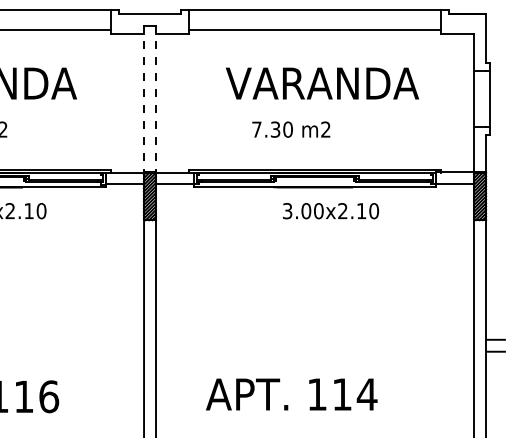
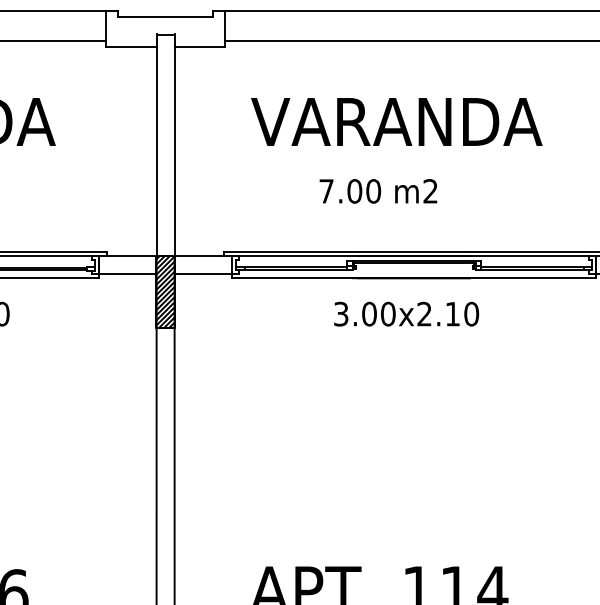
text: (322, 83) -> (396, 121), moved
line: (144, 99) -> (157, 145), dashed -> solid
line: (155, 99) -> (173, 145), dashed -> solid
text: (275, 129) -> (354, 191), 7.30 -> 7.00
text: (330, 211) -> (405, 314), moved

